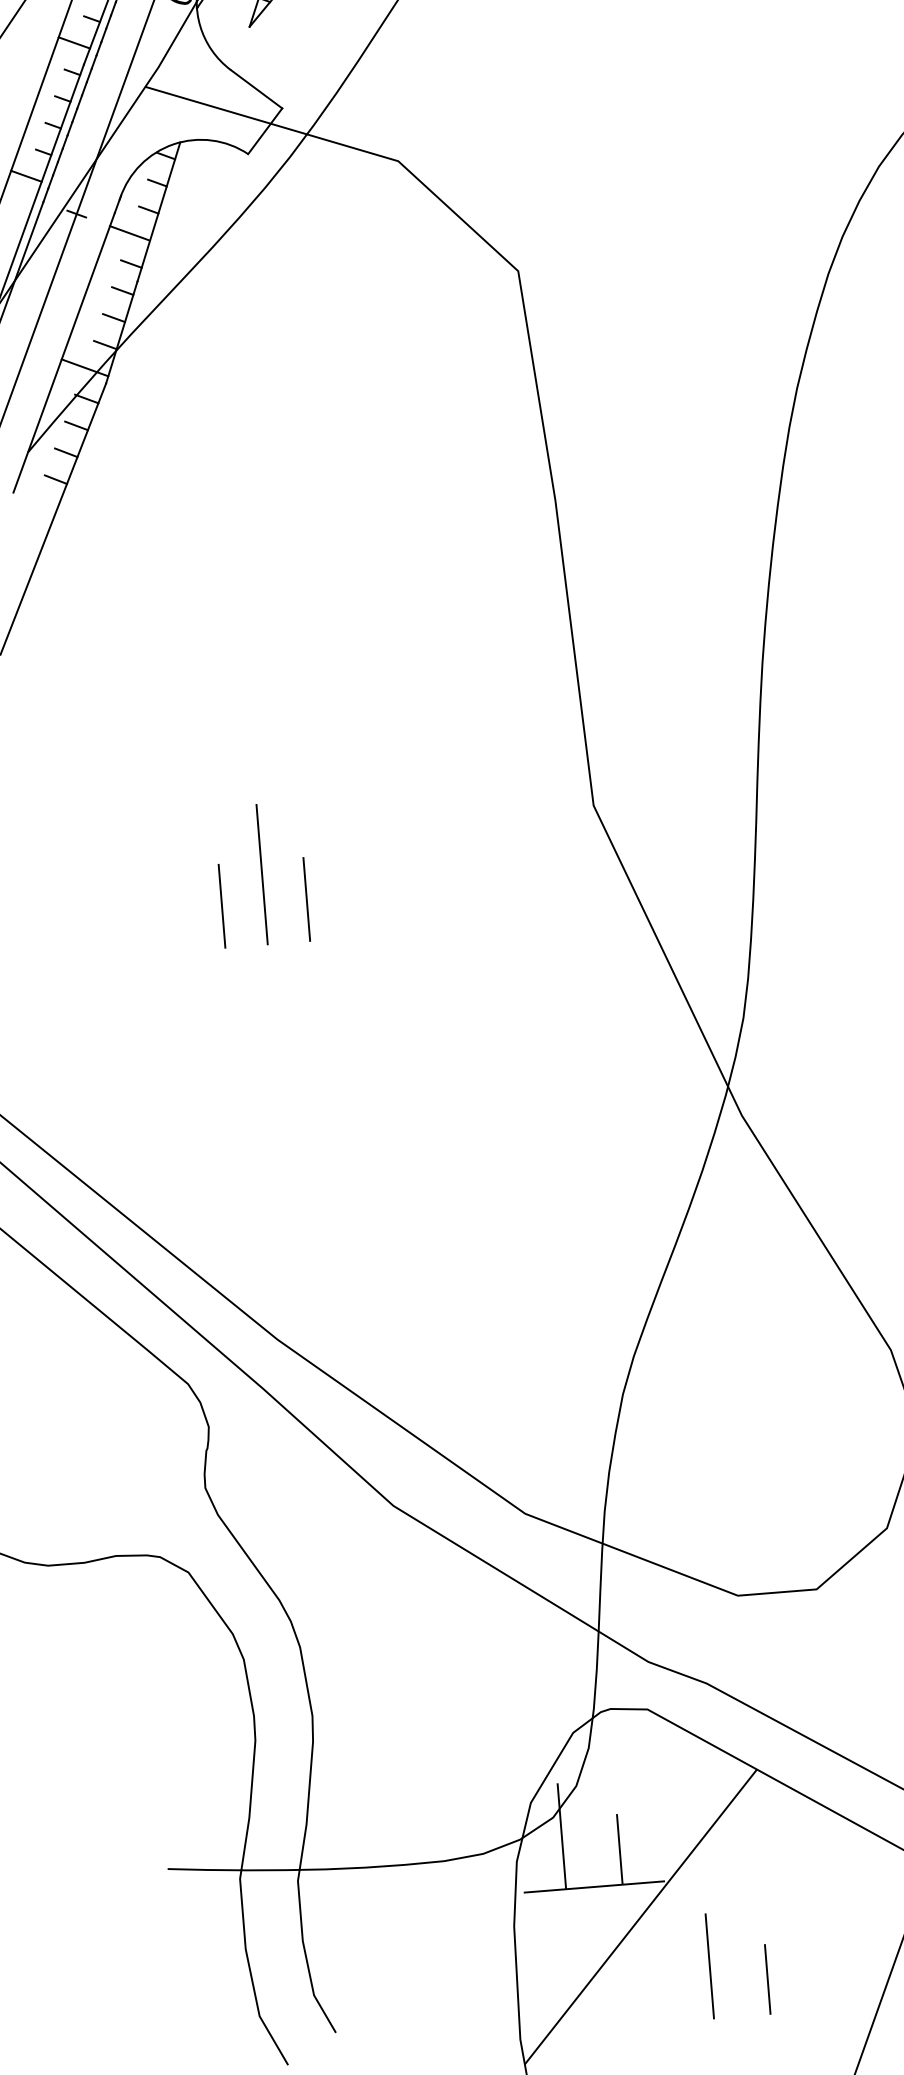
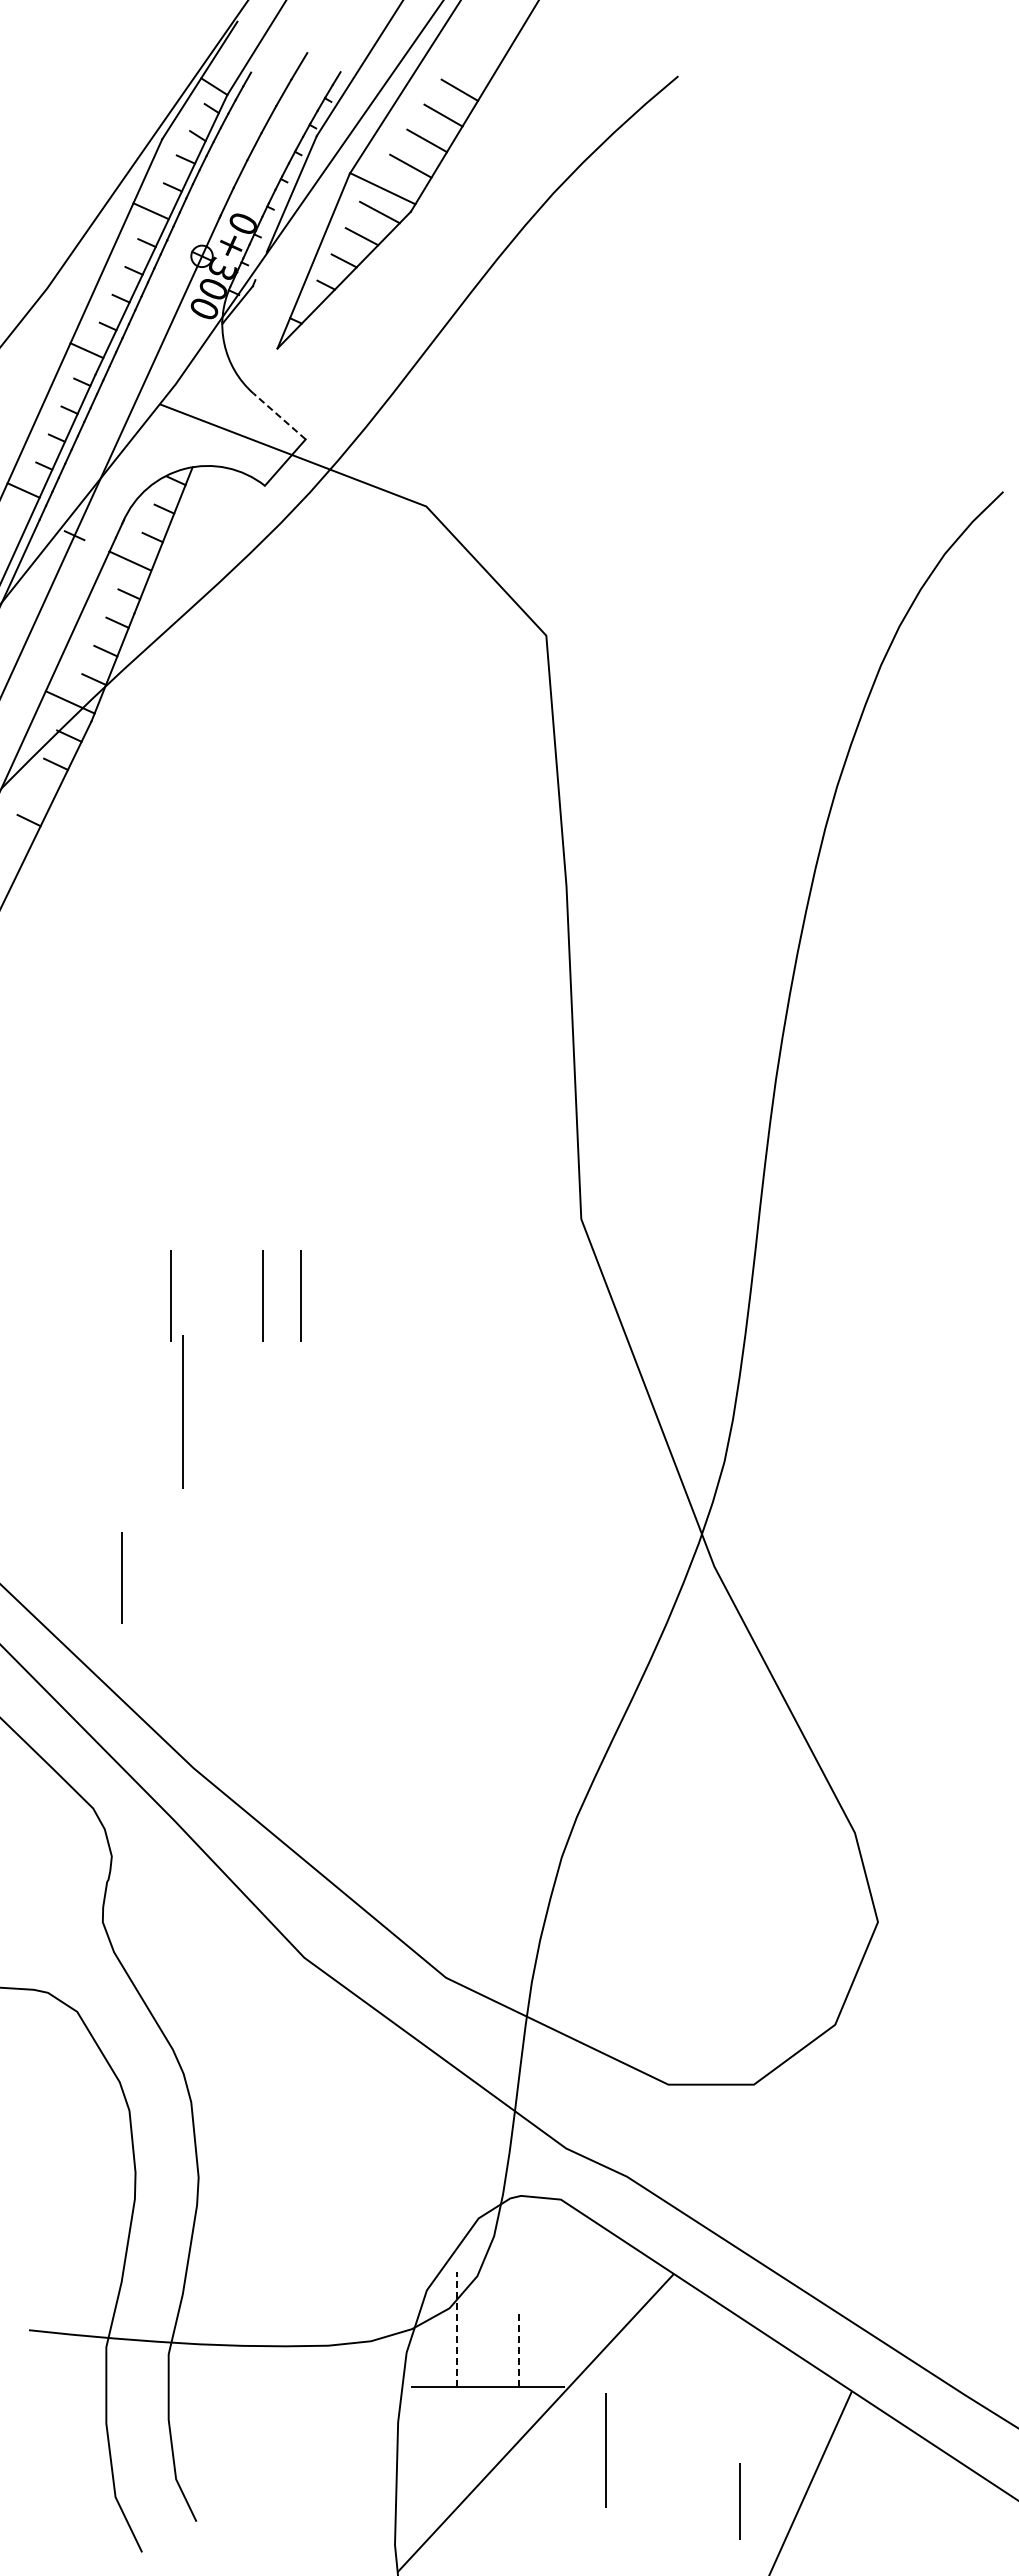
line: (256, 89) -> (279, 416), solid -> dashed
line: (66, 452) -> (42, 792), removed
line: (261, 874) -> (182, 1411), moved
line: (340, 896) -> (300, 1295), added
line: (197, 1169) -> (121, 1577), added
line: (561, 1836) -> (457, 2329), solid -> dashed
line: (619, 1848) -> (518, 2347), solid -> dashed
line: (709, 1966) -> (605, 2450), moved
line: (767, 1979) -> (739, 2501), moved

